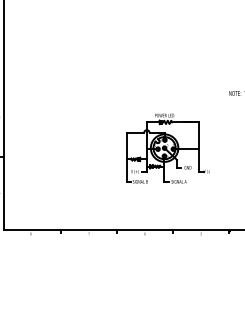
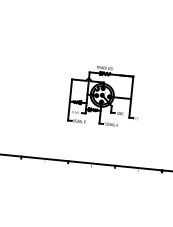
part: (167, 148) -> (104, 95), moved

